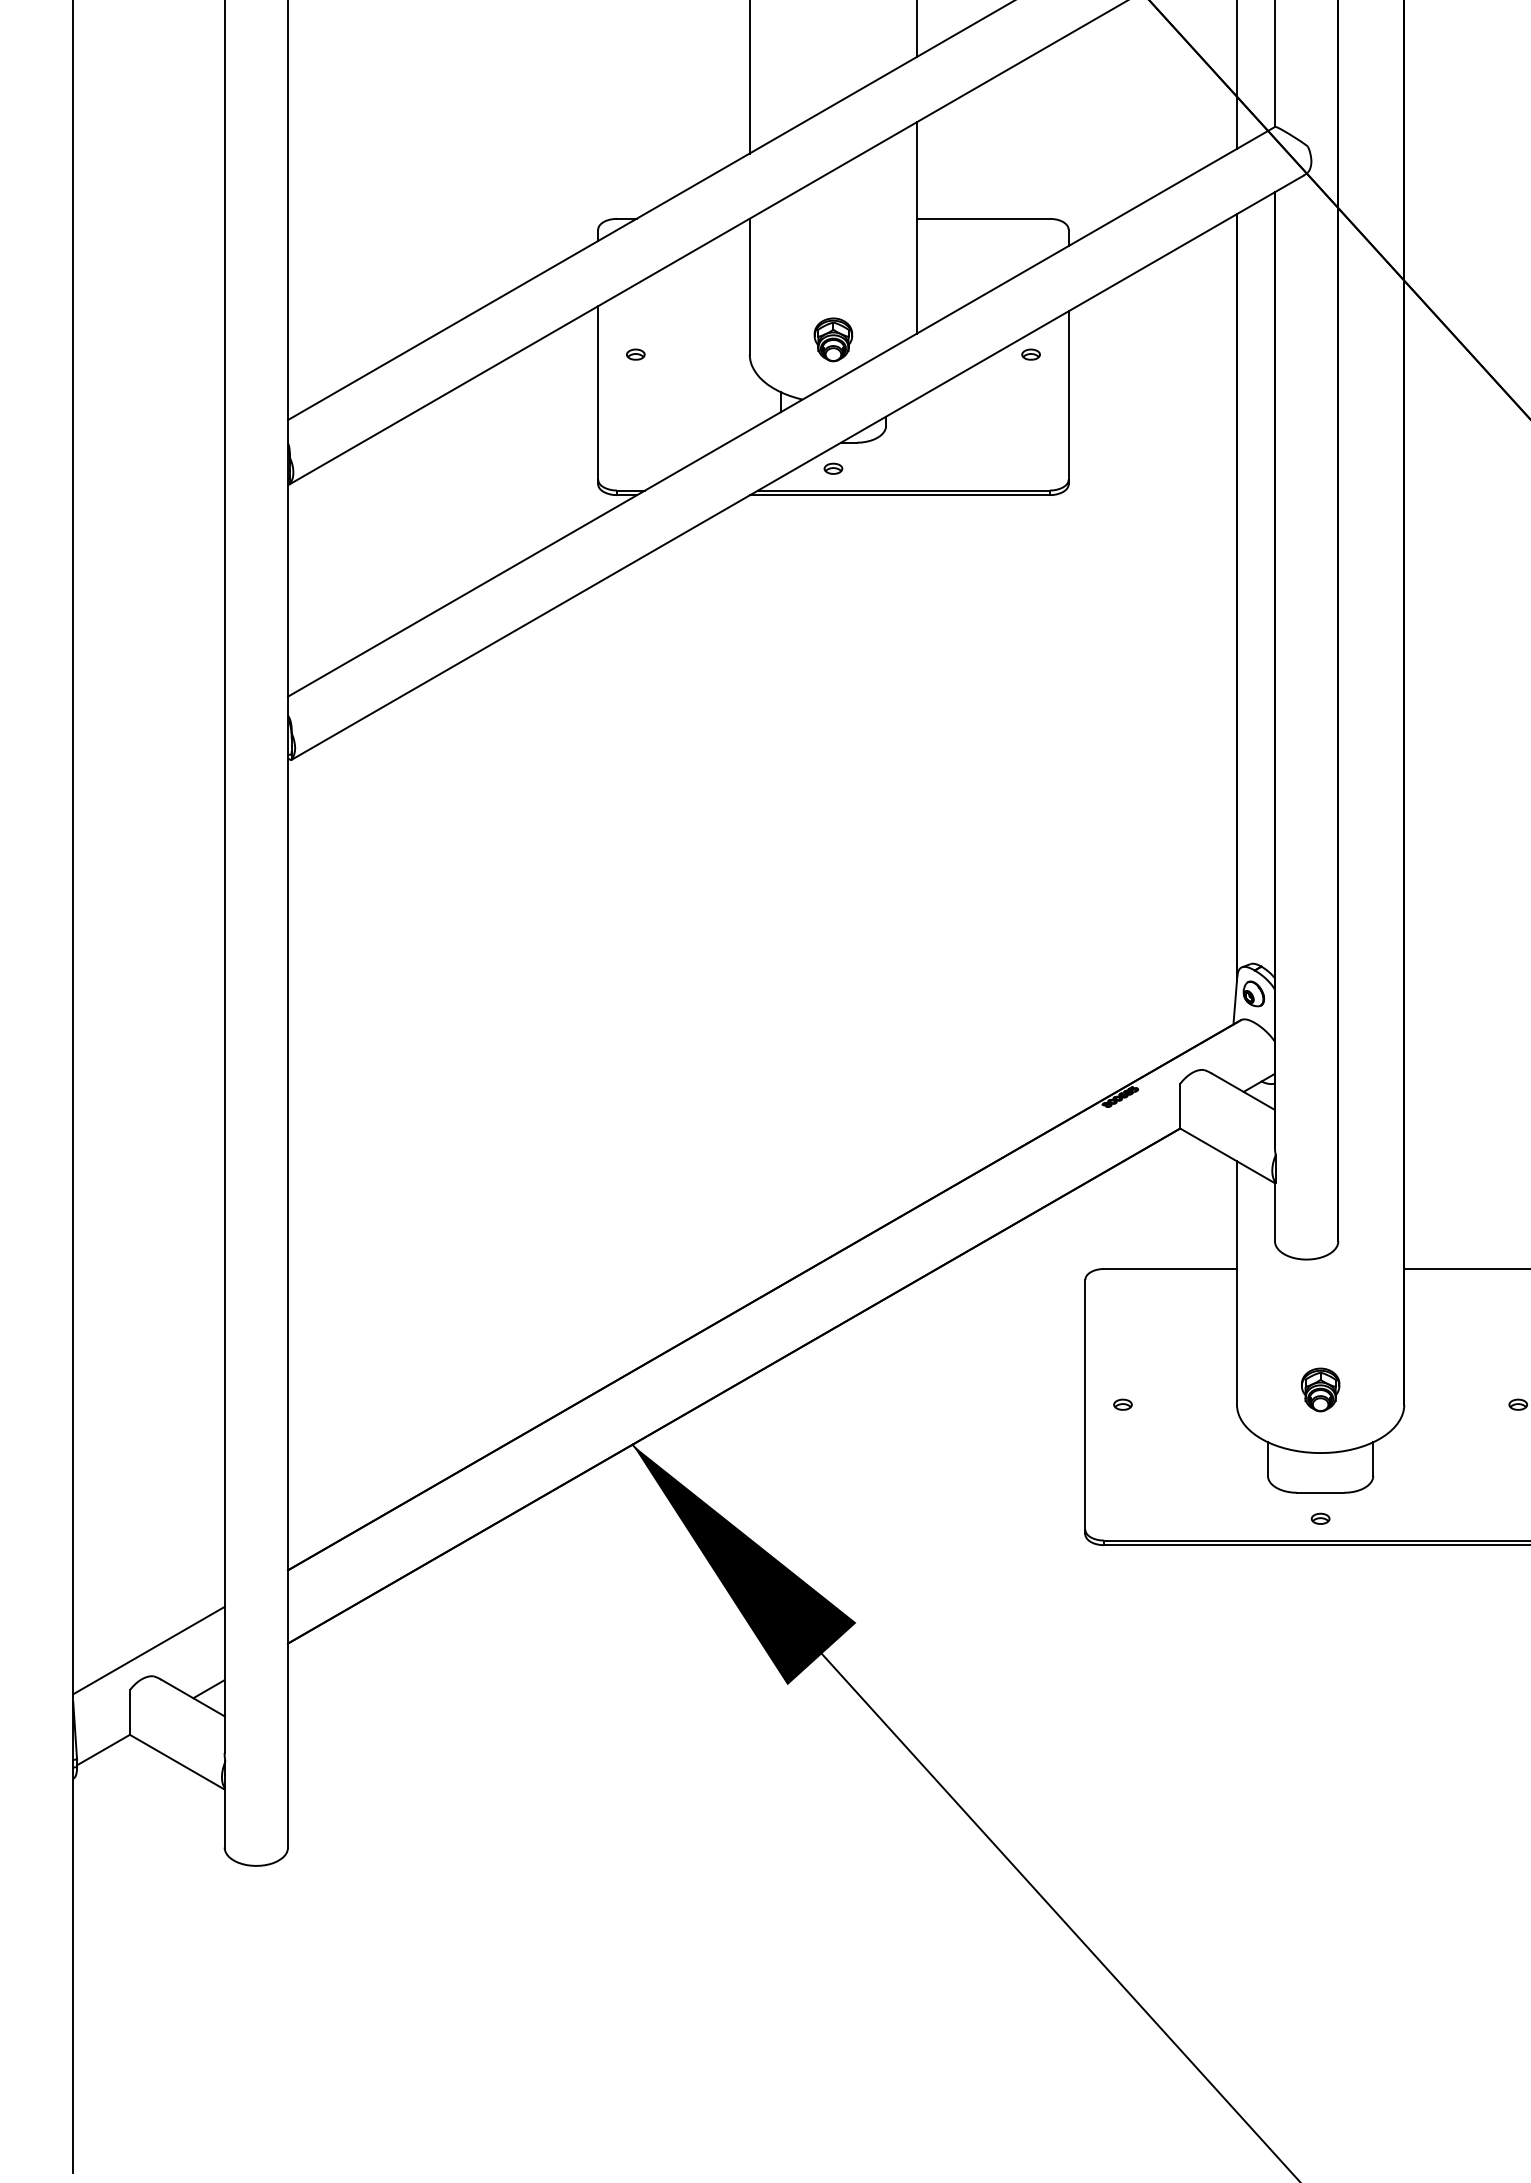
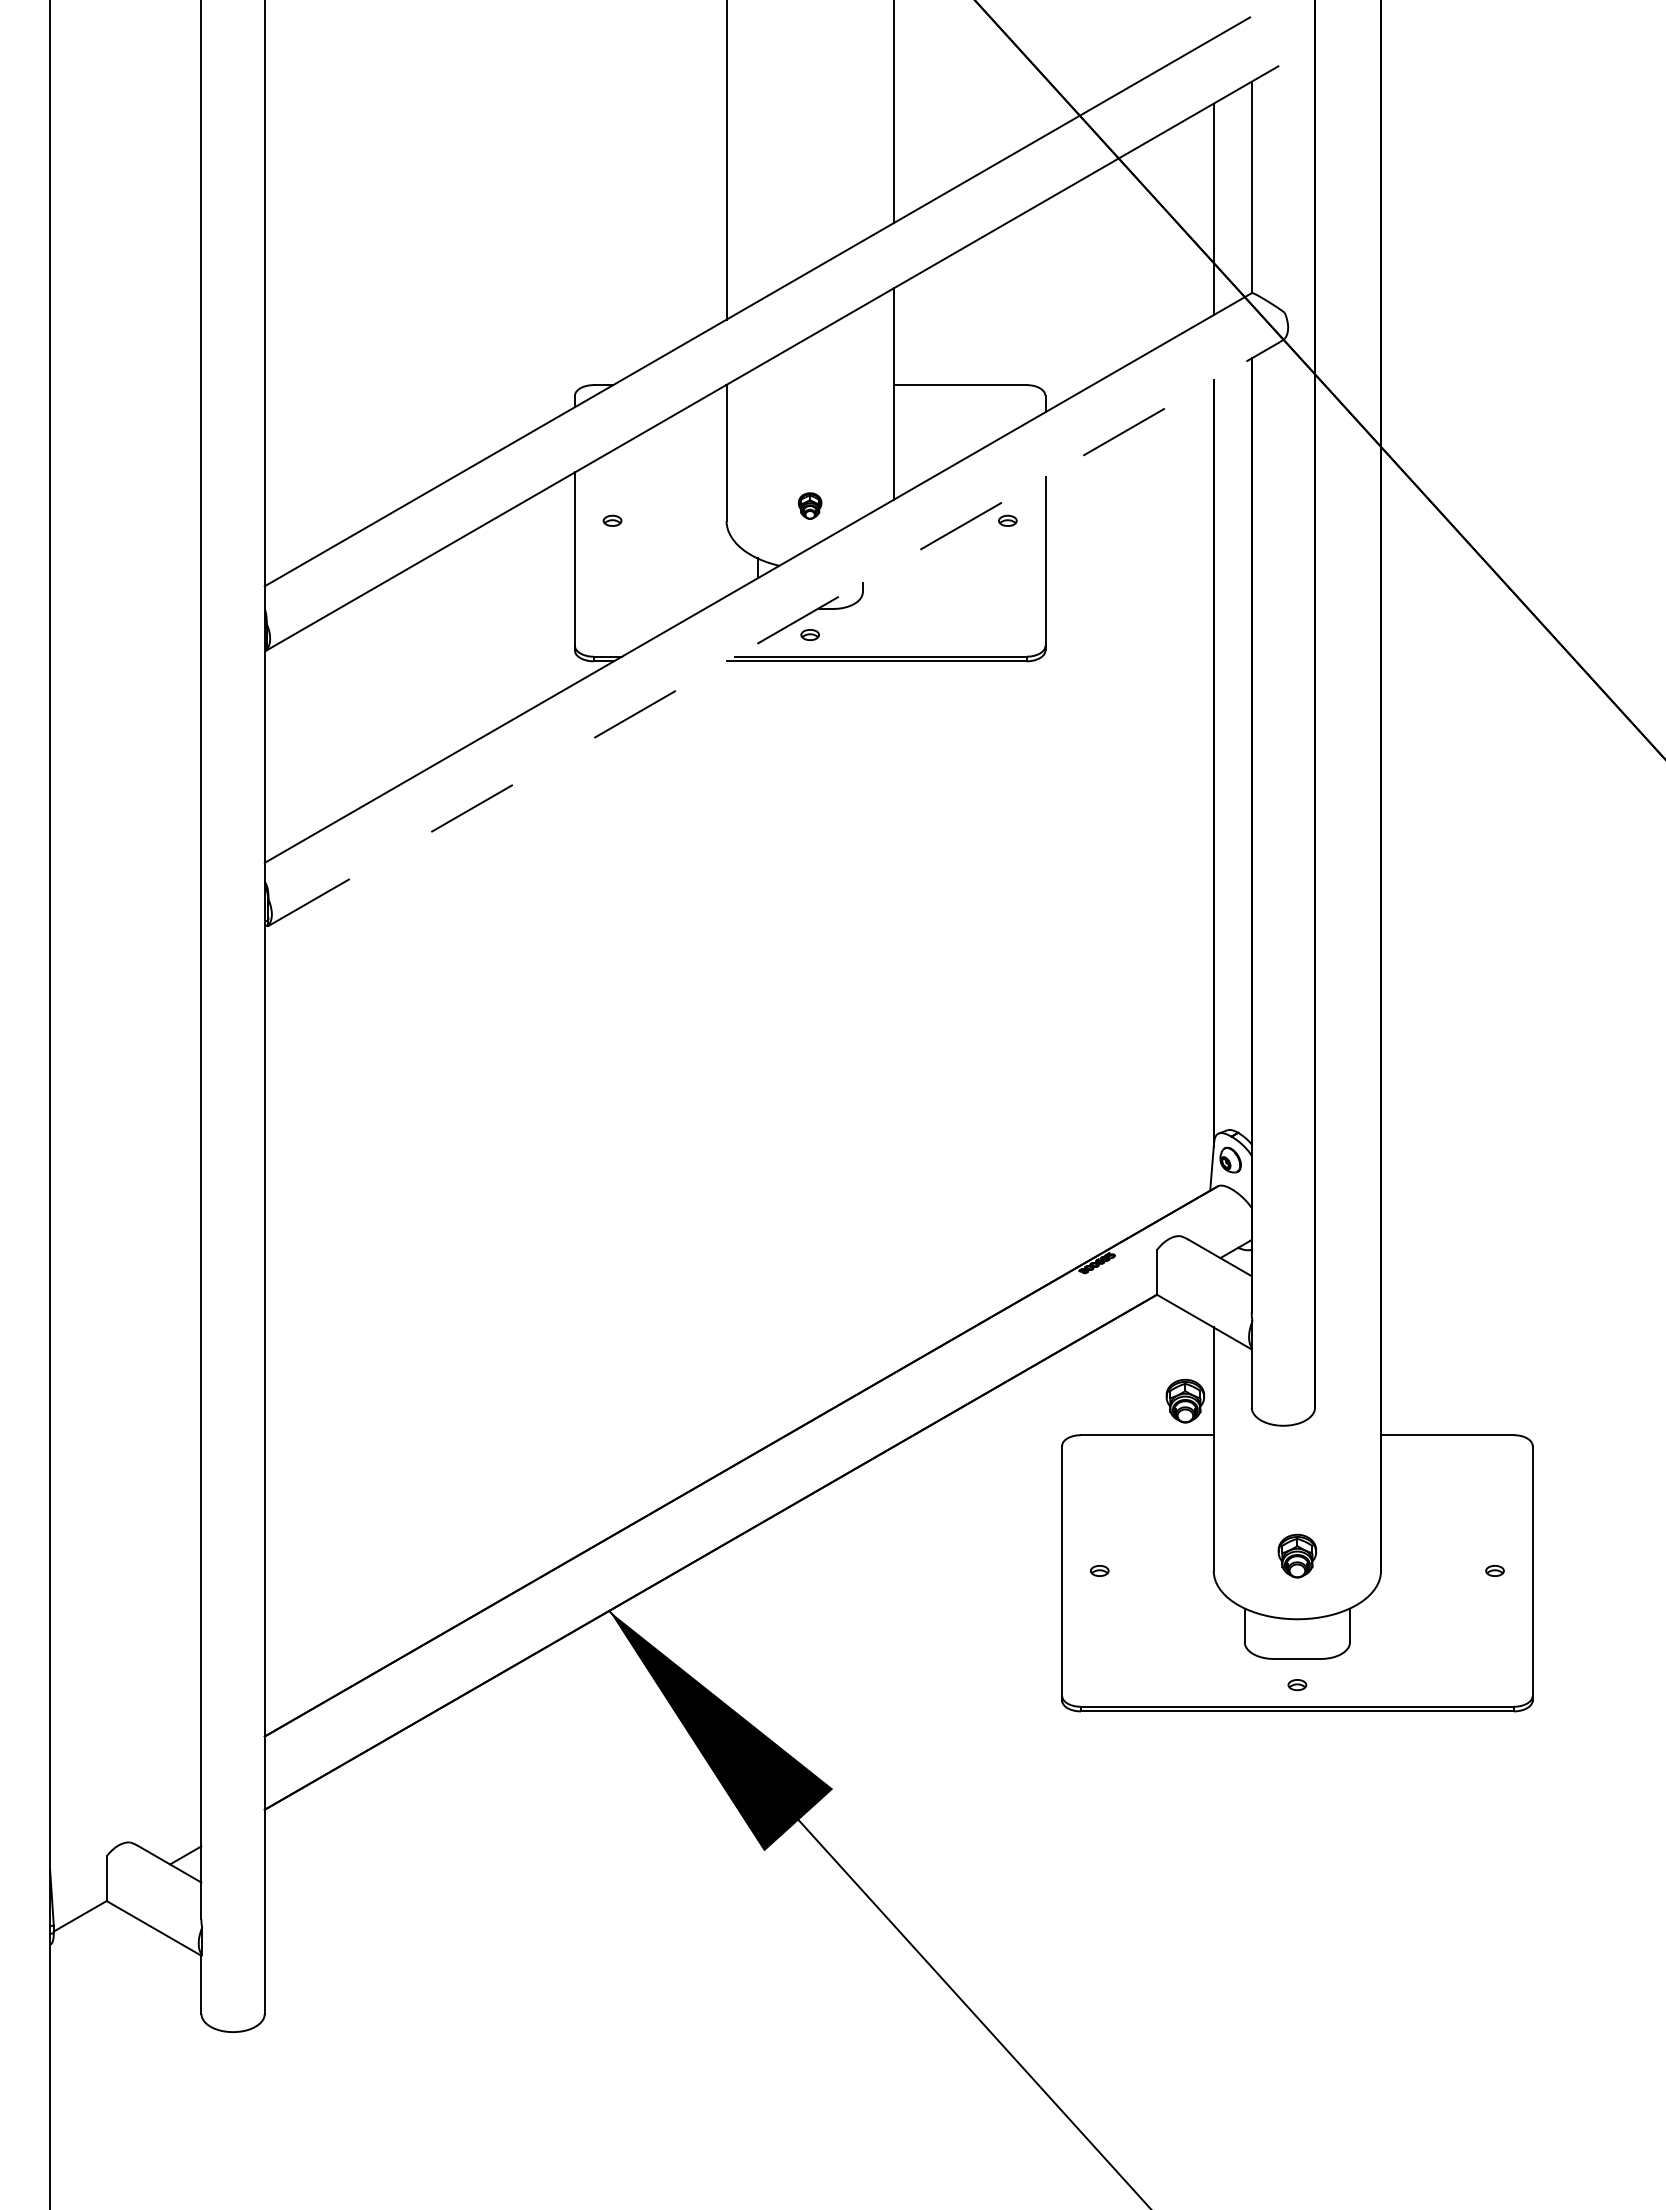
part: (832, 339) -> (809, 505), size x0.6
line: (797, 467) -> (774, 633), solid -> dashed
part: (1208, 1234) -> (1185, 1400), added
line: (148, 1650) -> (125, 1816), removed

